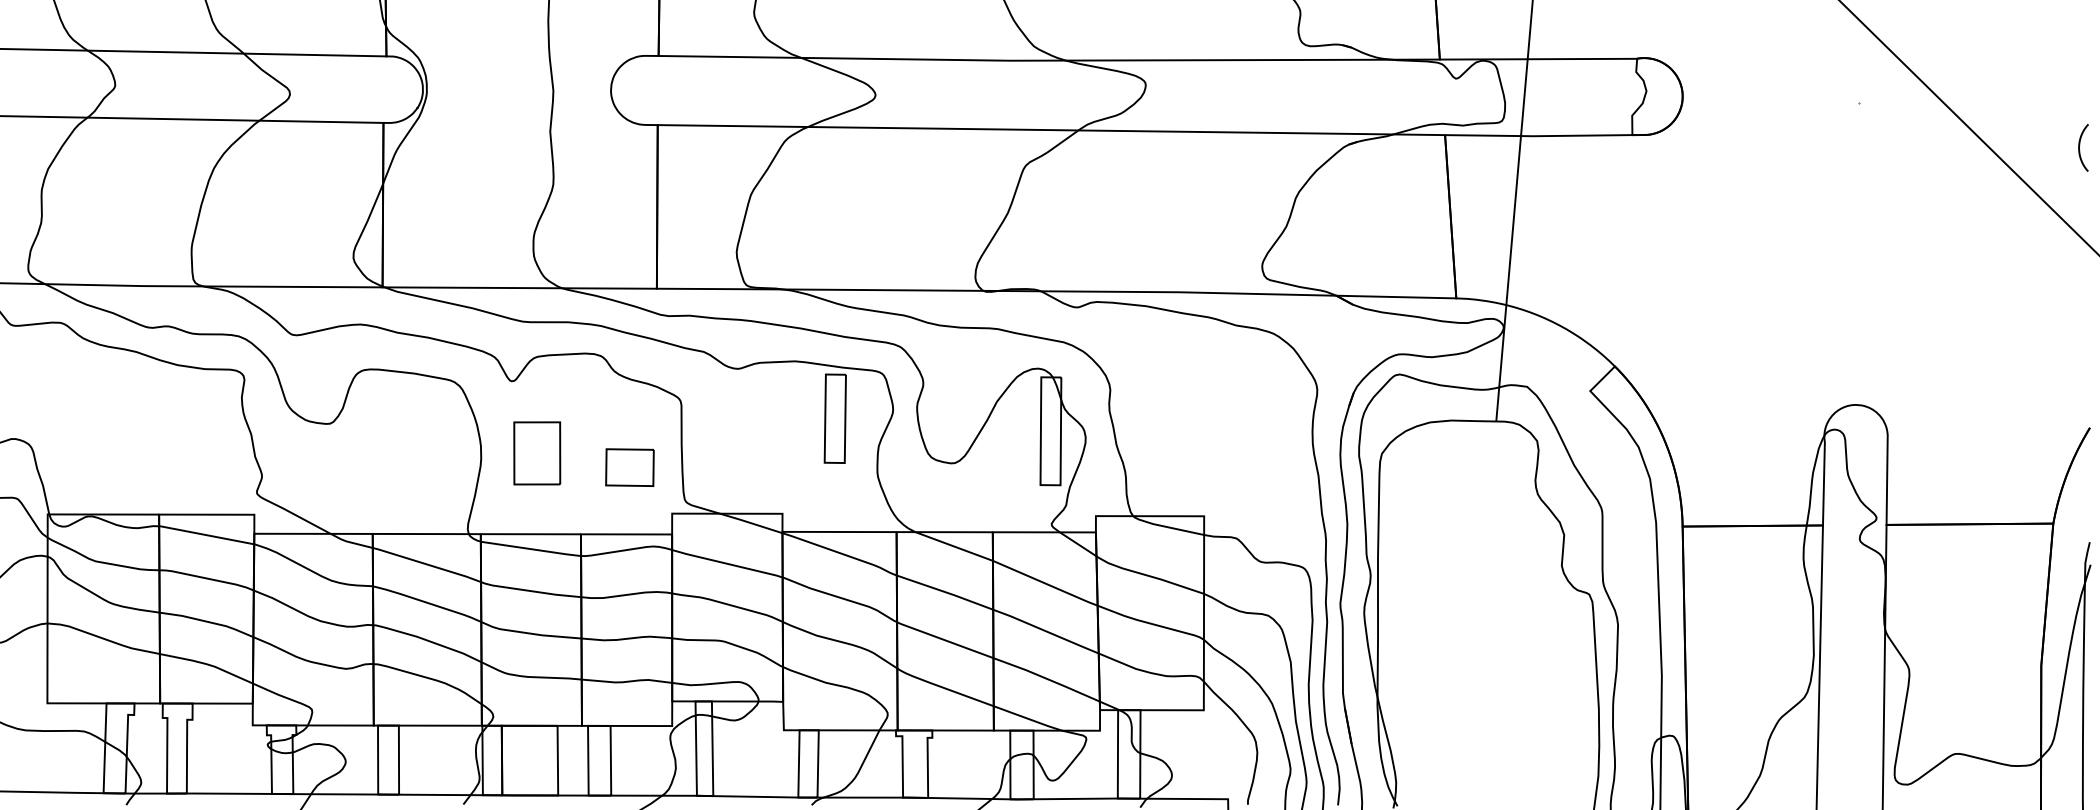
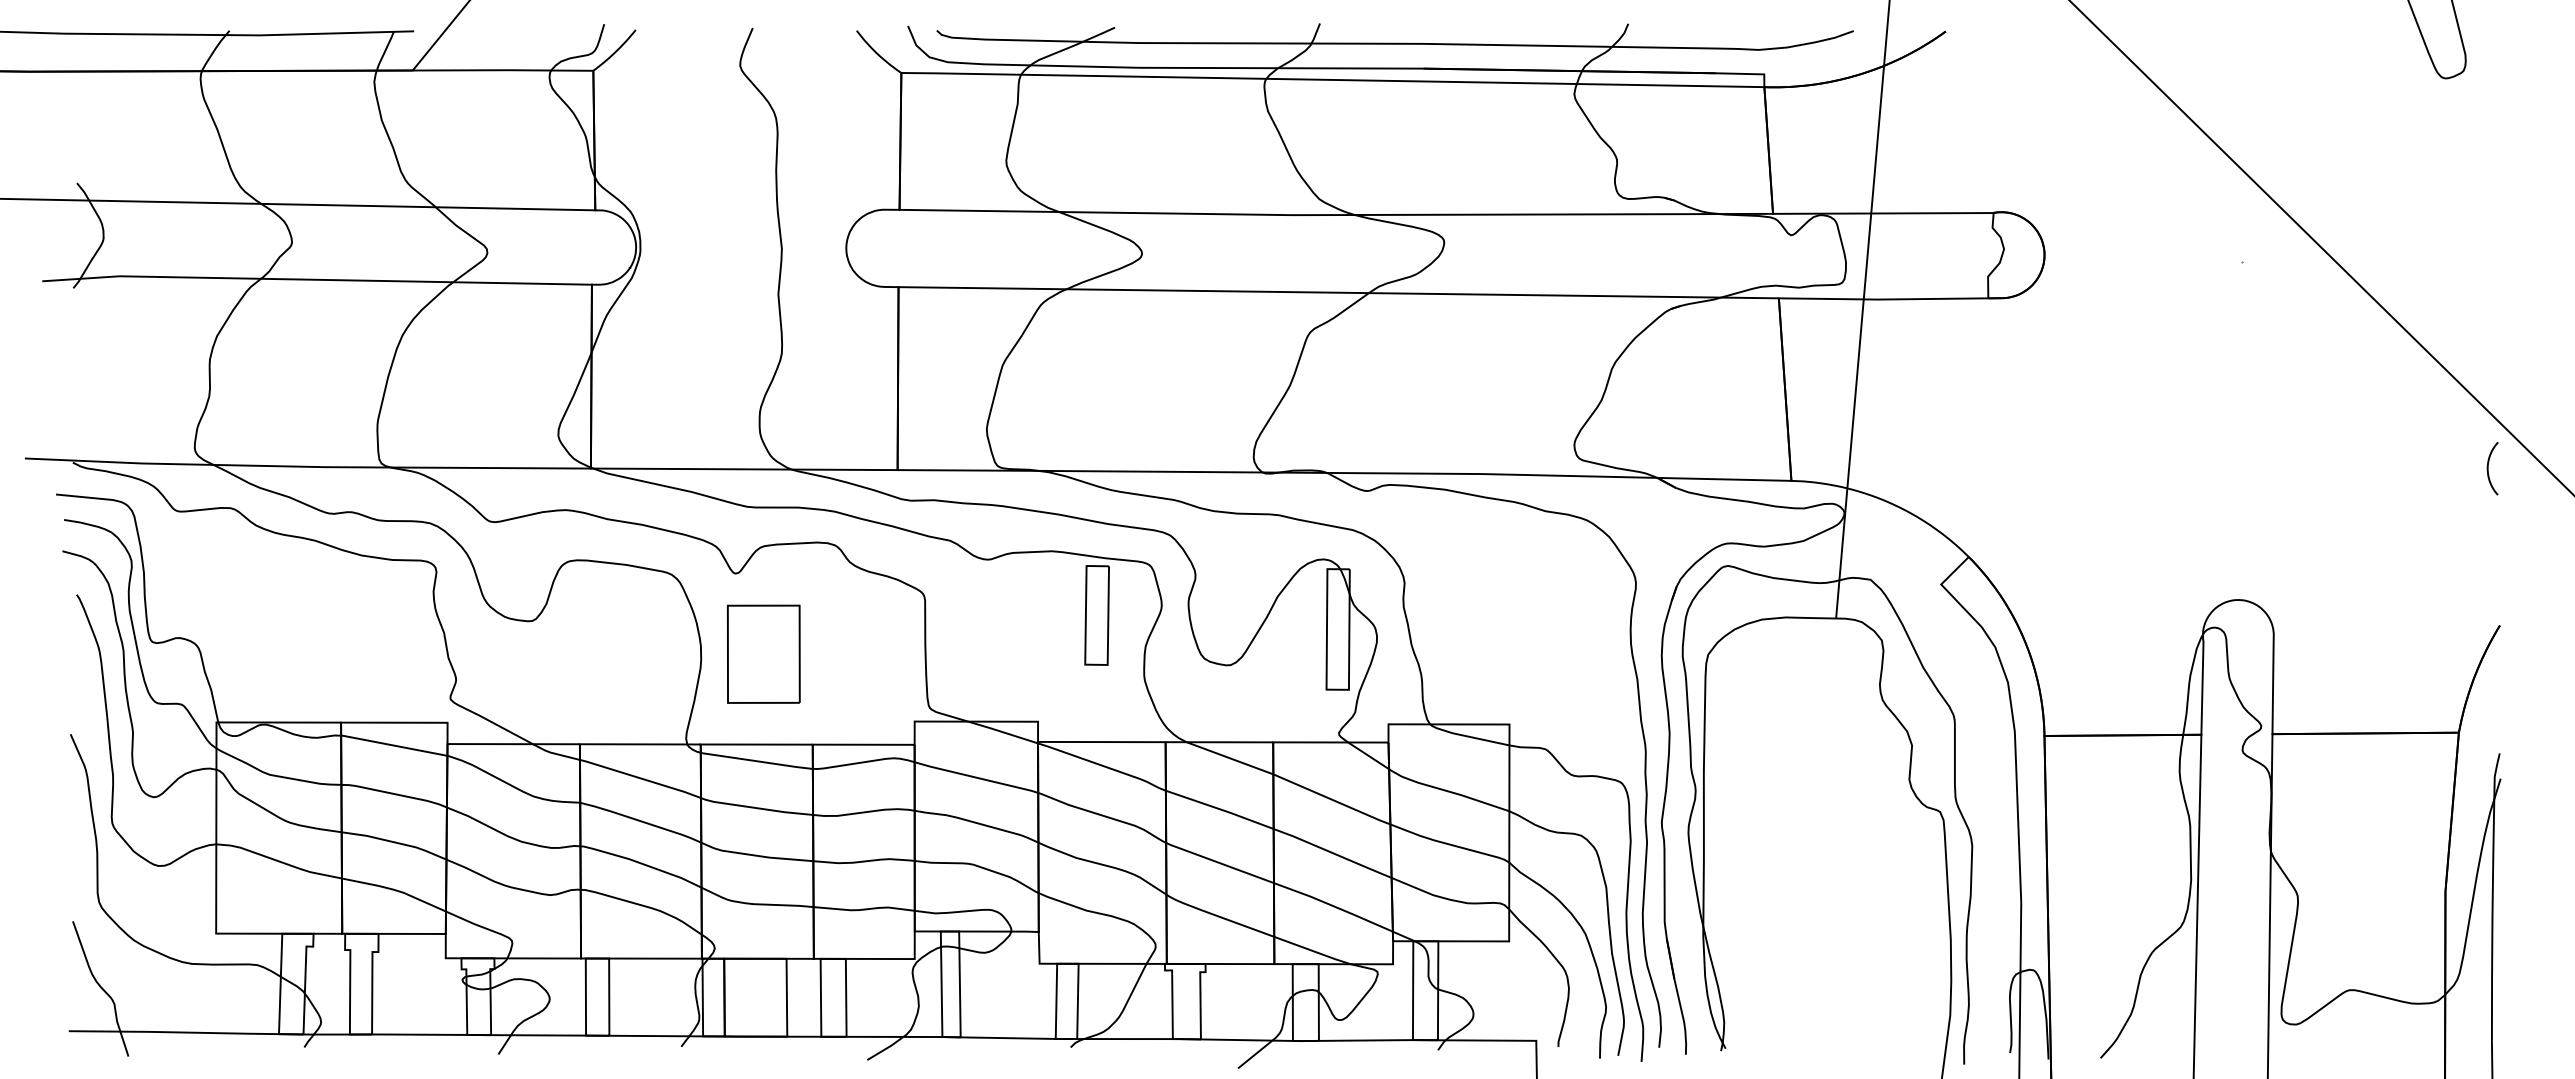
curve: (2079, 147) -> (2488, 468), moved
part: (536, 452) -> (763, 653), size x1.4
part: (629, 467) -> (867, 669), removed

